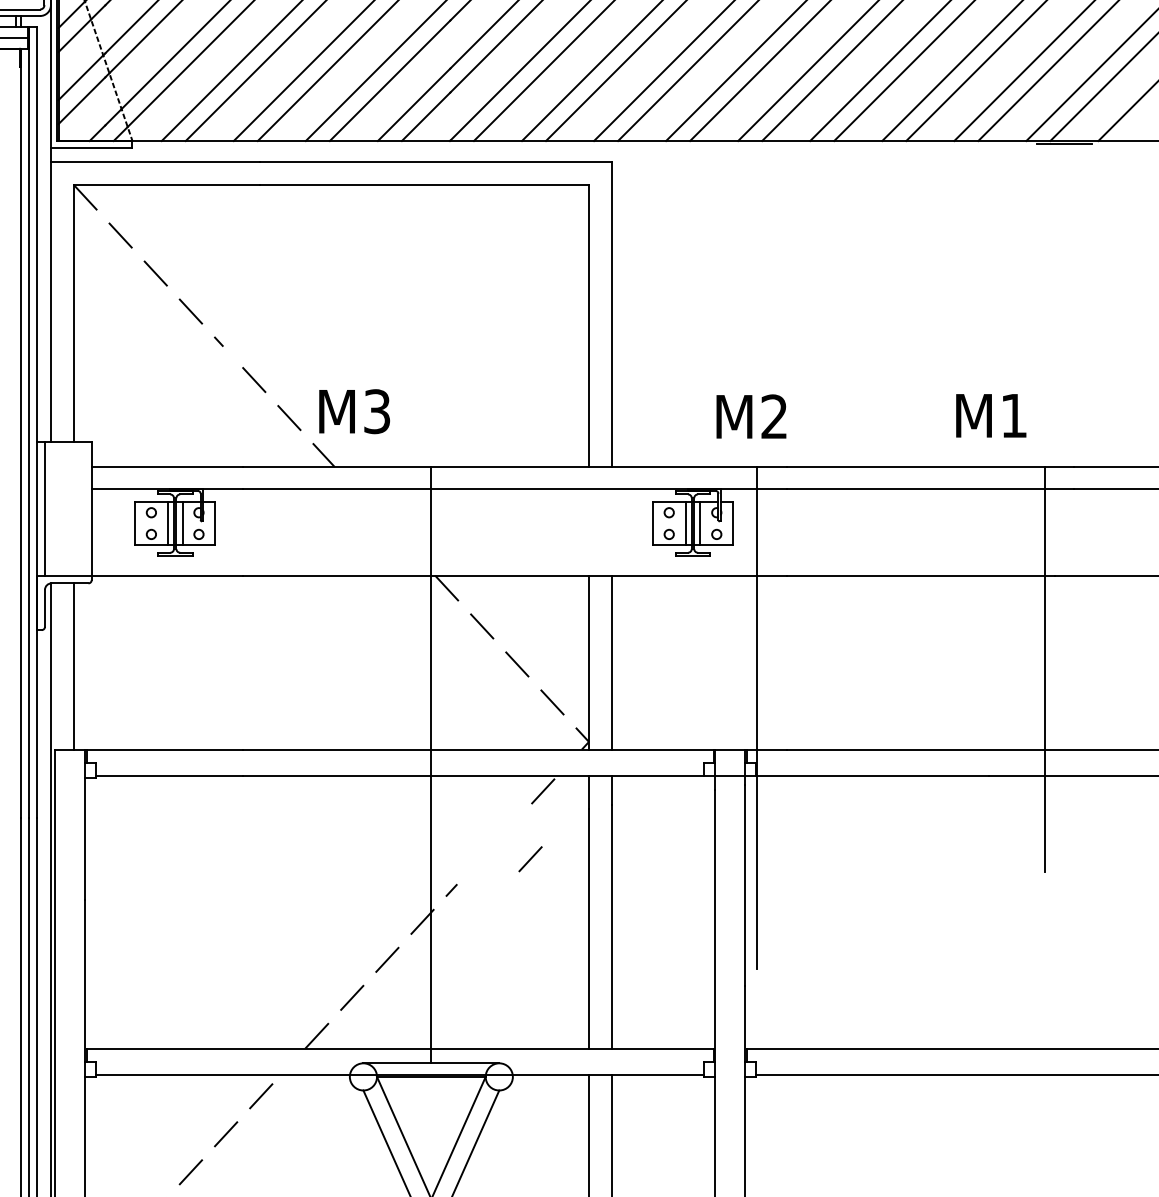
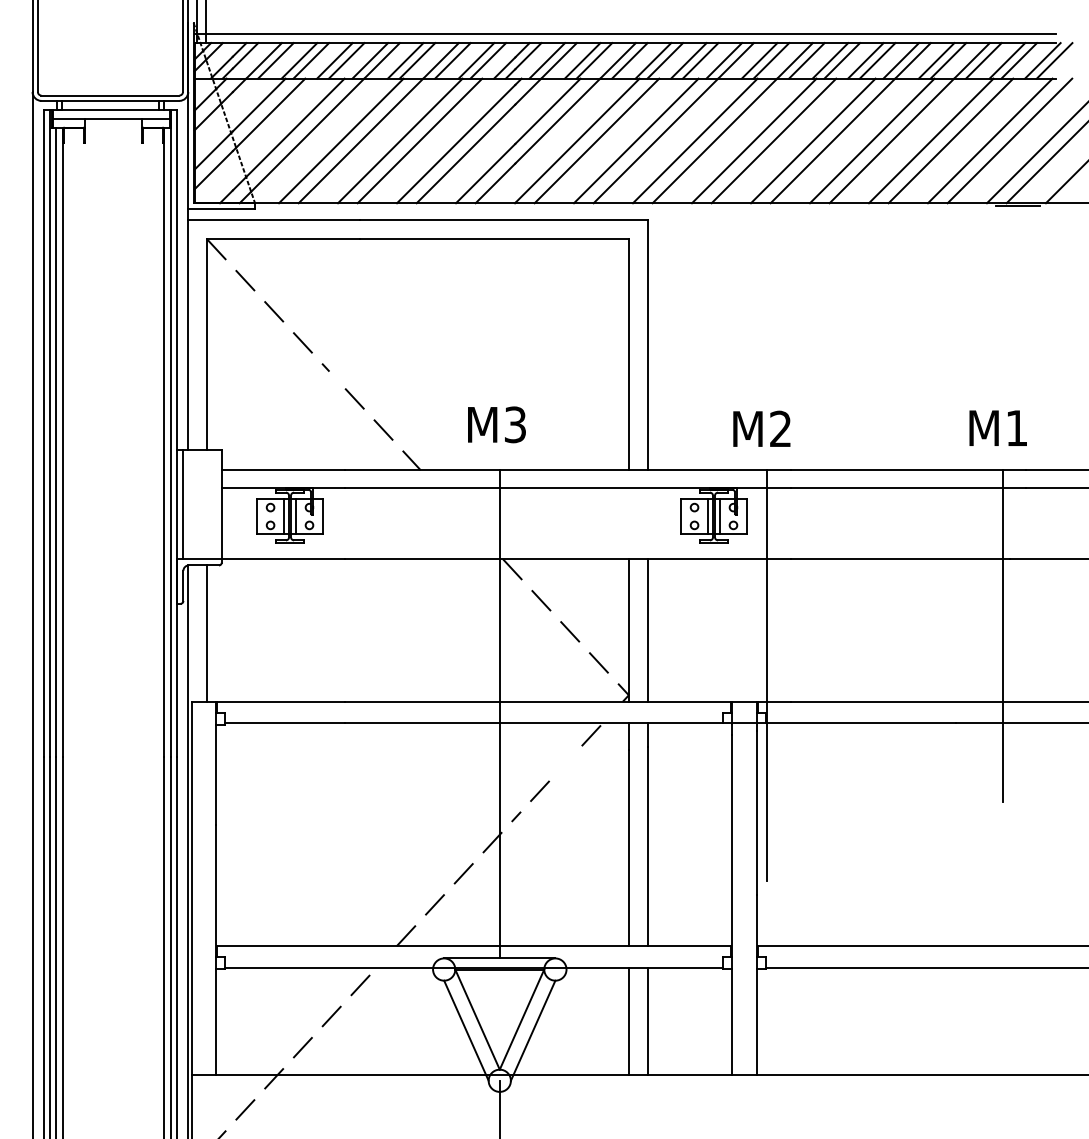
text: (354, 411) -> (496, 424), moved
text: (990, 414) -> (997, 427), moved
line: (529, 858) -> (539, 790), moved

